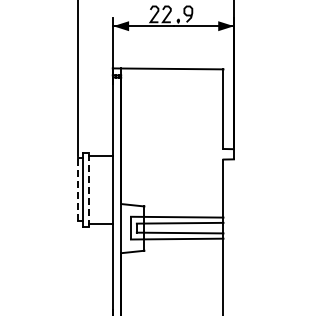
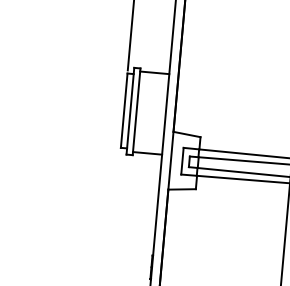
line: (77, 189) -> (123, 110), dashed -> solid
line: (88, 189) -> (136, 111), dashed -> solid

